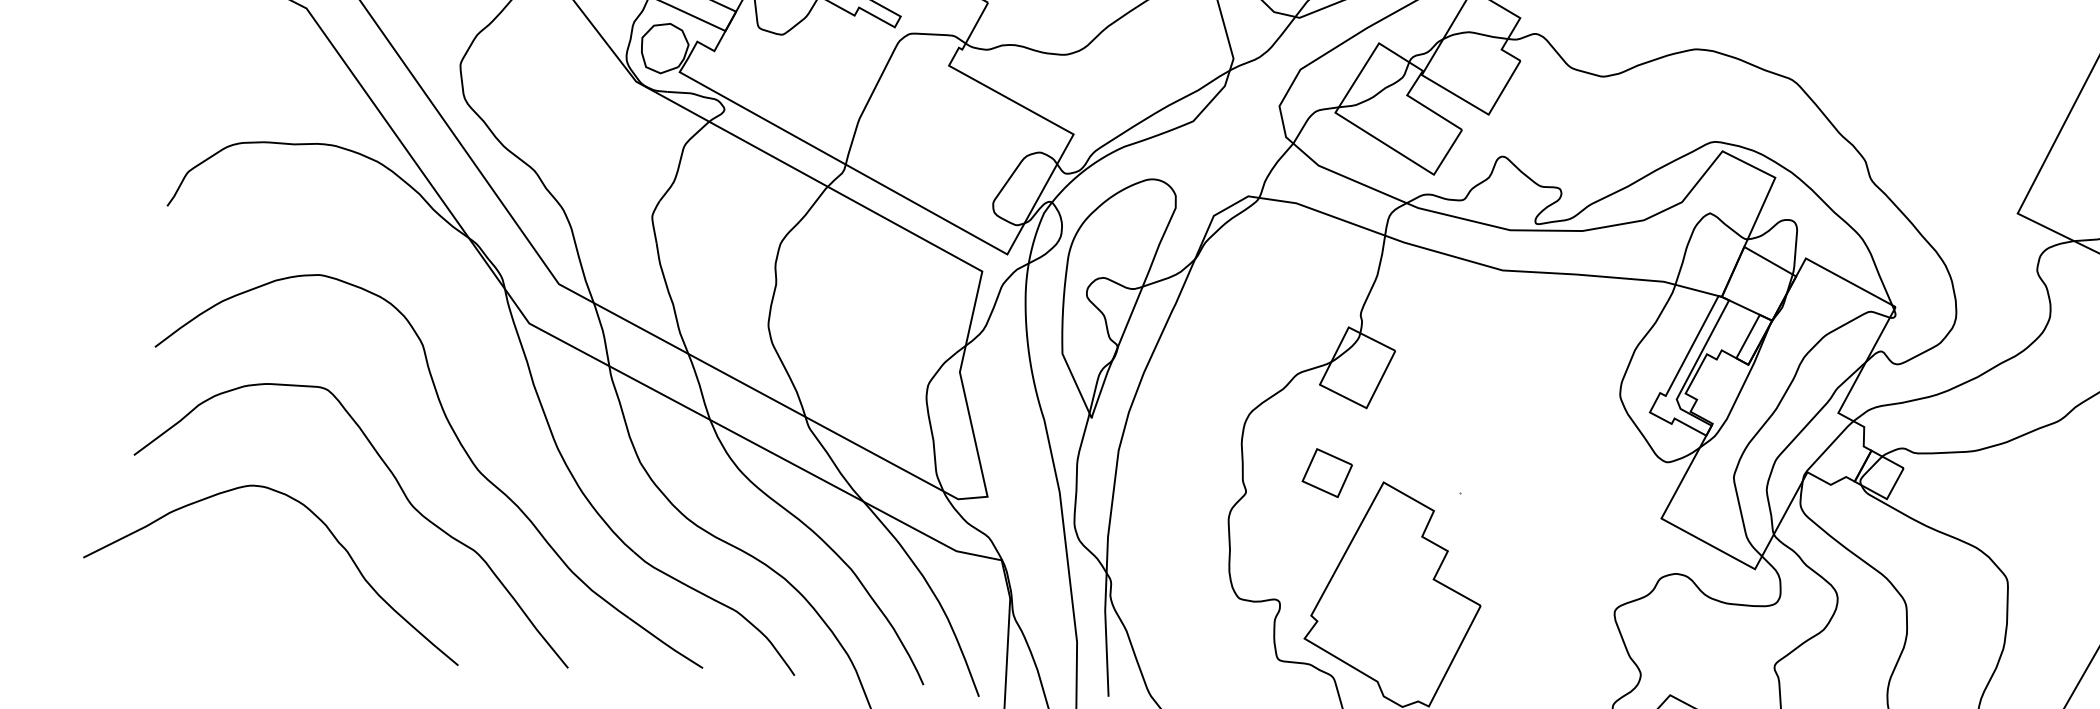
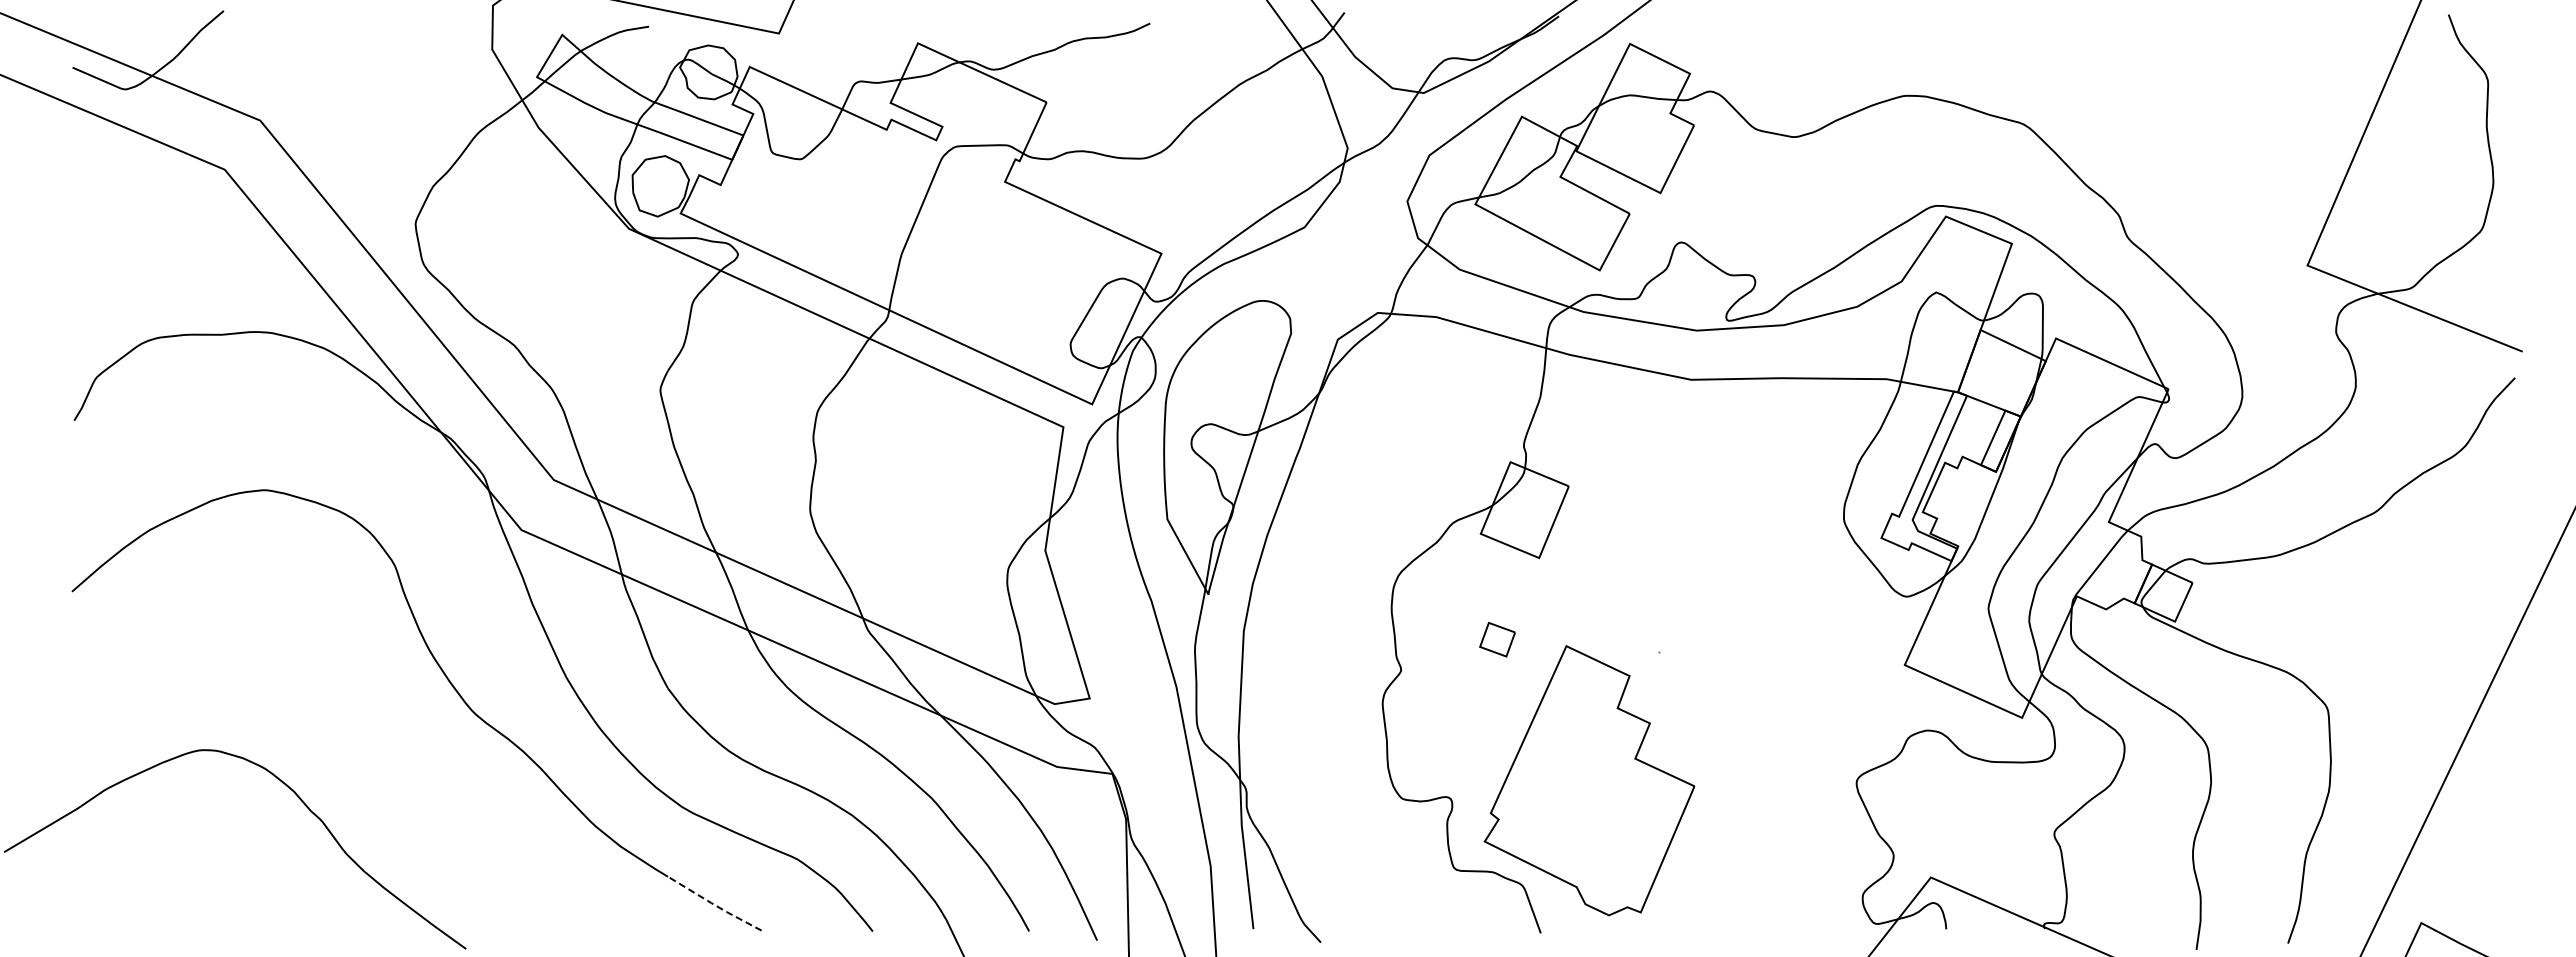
part: (1327, 472) -> (1497, 639), size x0.6
curve: (403, 493) -> (384, 746), removed
line: (664, 643) -> (713, 904), solid -> dashed

